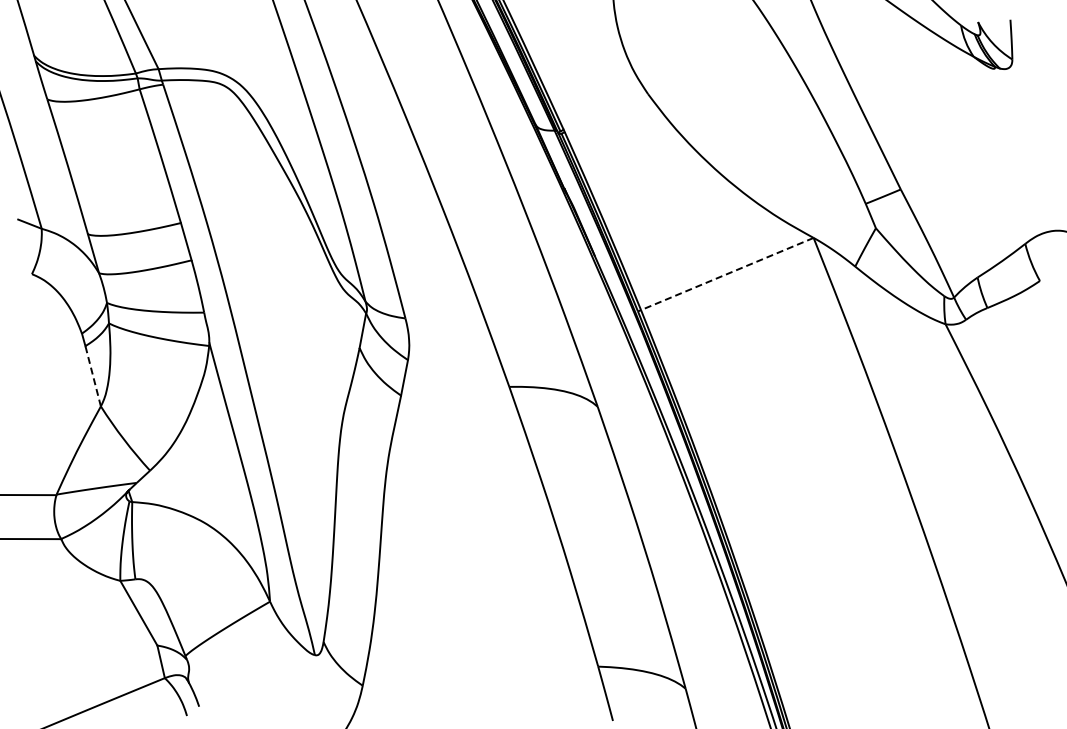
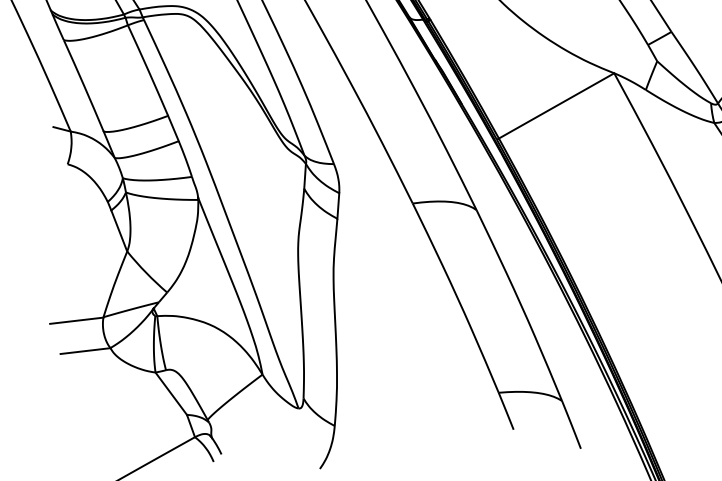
line: (727, 274) -> (556, 106), dashed -> solid
line: (93, 375) -> (119, 230), dashed -> solid

